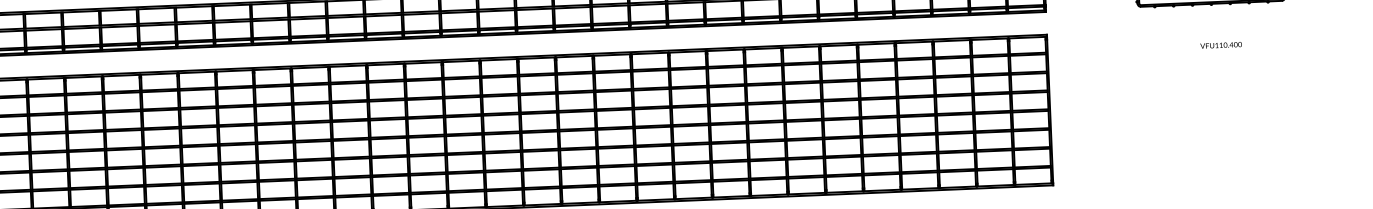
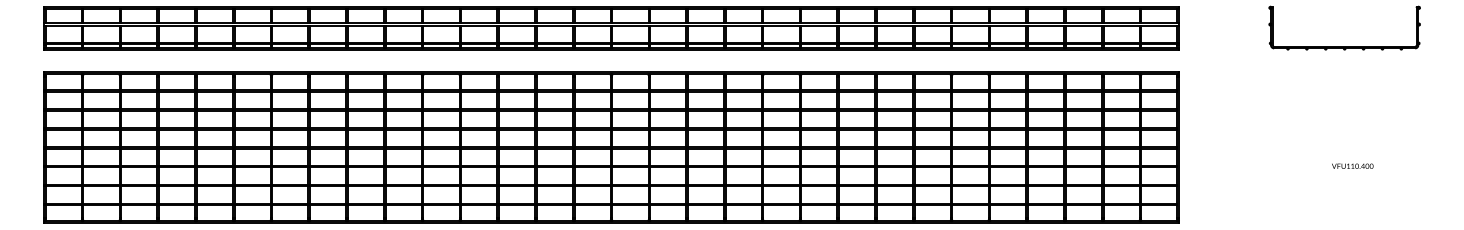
text: (1220, 44) -> (1352, 165), moved

